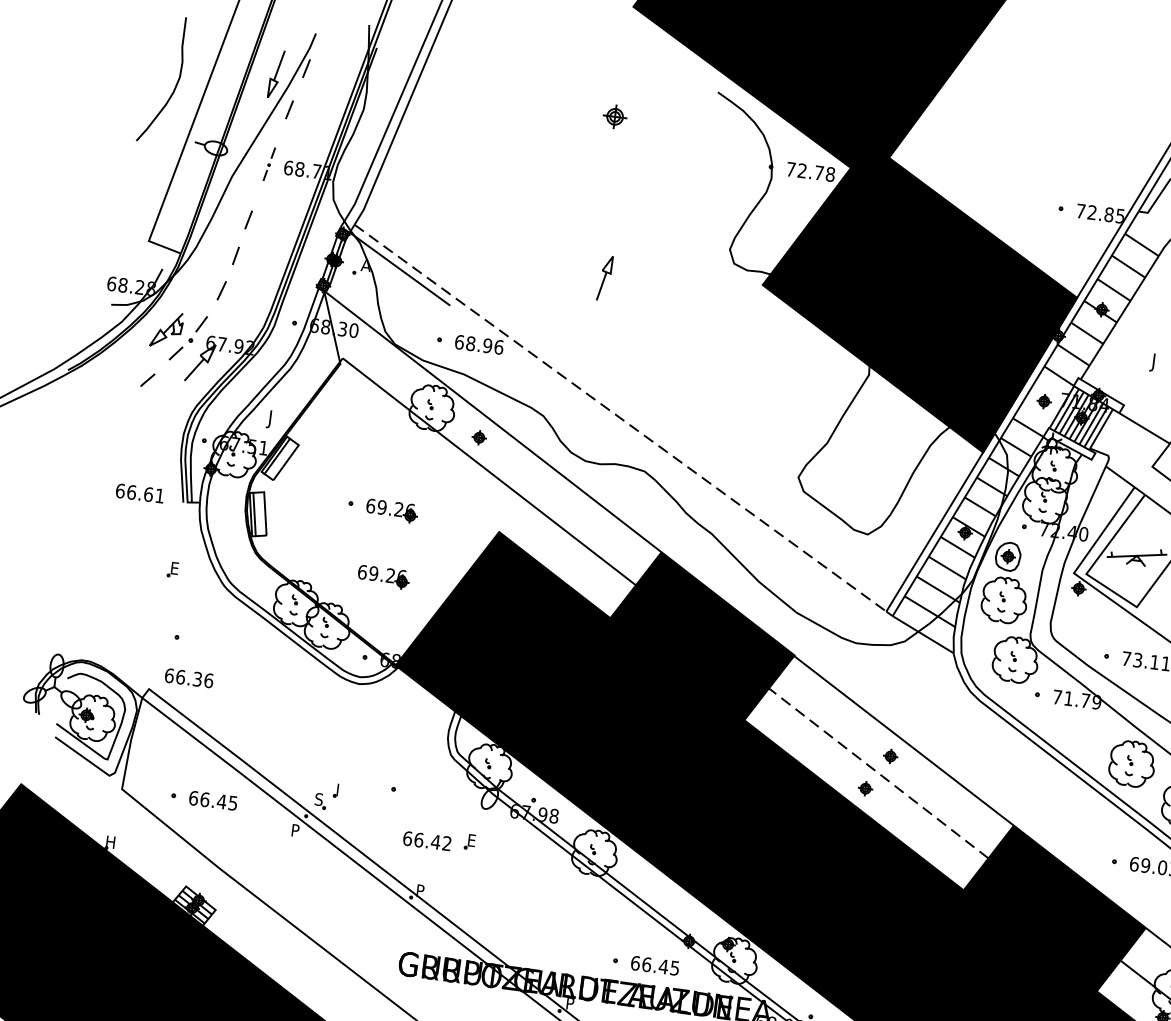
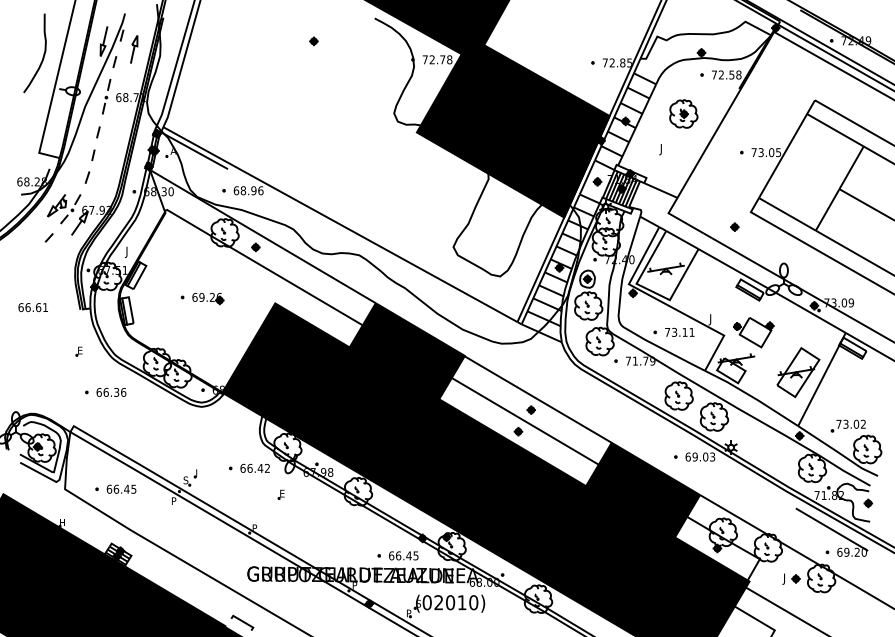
part: (614, 117) -> (313, 41), size x0.62
part: (269, 163) -> (106, 96), size x1.67
part: (605, 278) -> (134, 49), moved
line: (620, 417) -> (340, 224), dashed -> solid
text: (138, 493) -> (32, 307), moved
part: (383, 578) -> (208, 340), removed
text: (189, 676) -> (111, 391), moved
line: (877, 773) -> (524, 421), dashed -> solid
text: (426, 839) -> (254, 467), moved

